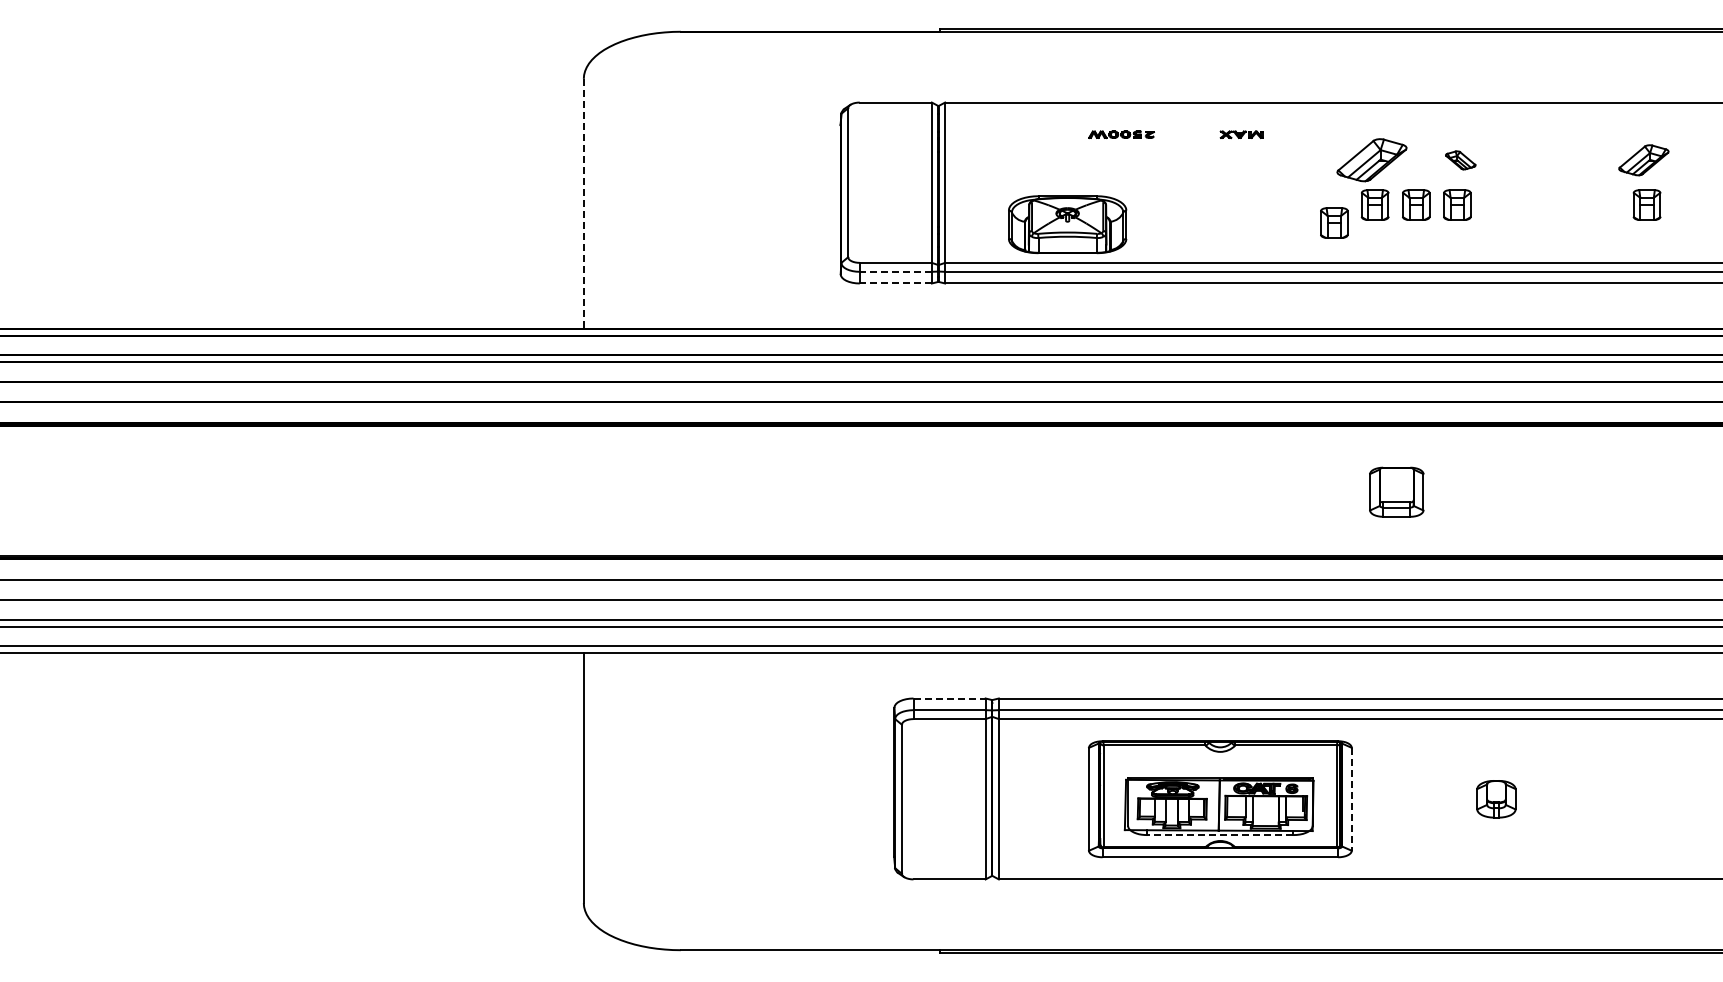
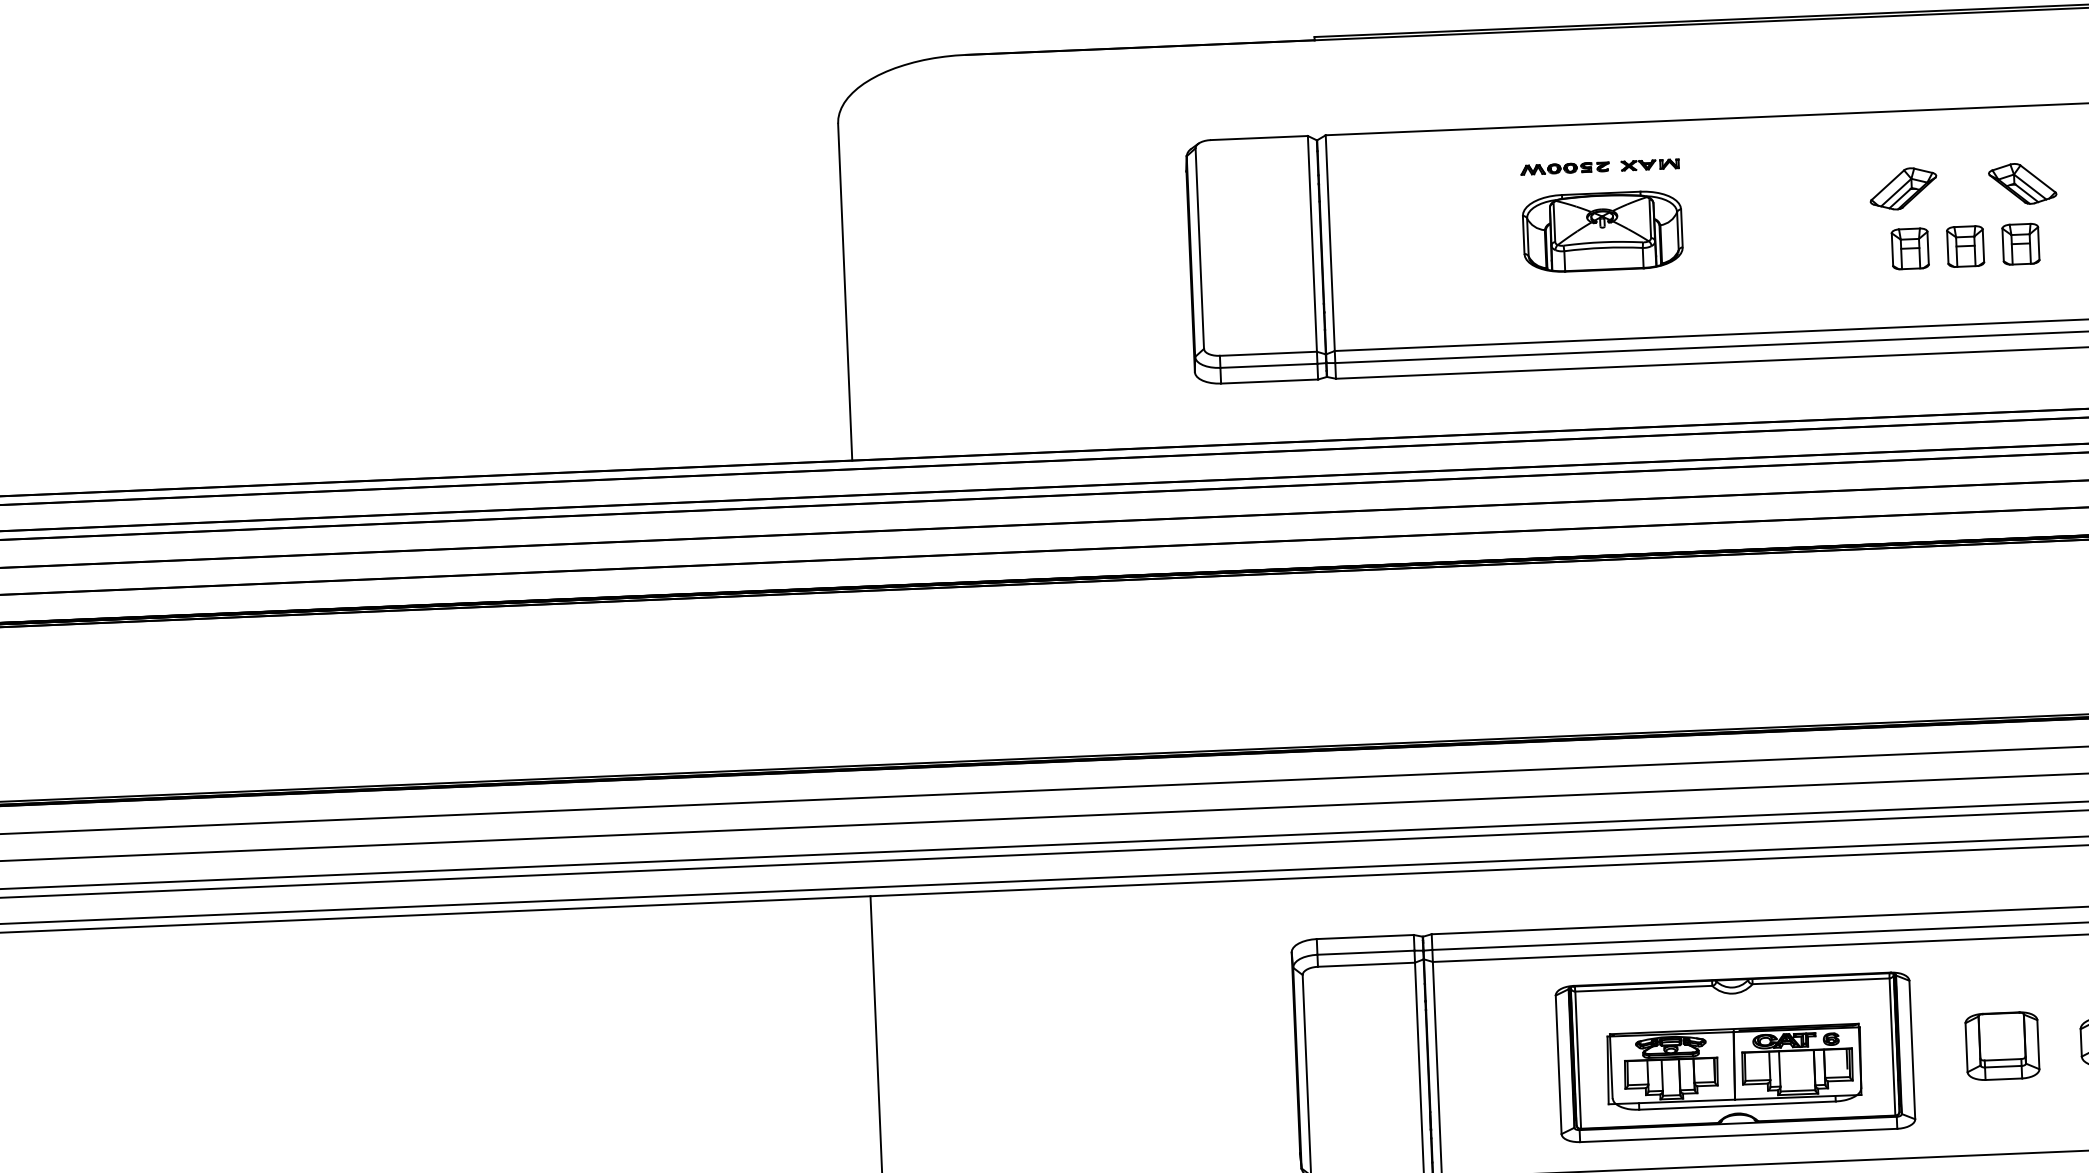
part: (1241, 134) -> (1649, 164), moved
part: (1371, 160) -> (1902, 189), size x0.71
part: (1460, 160) -> (2022, 184), size x1.67
line: (583, 204) -> (844, 292), dashed -> solid
part: (1334, 222) -> (1856, 274), removed
part: (1067, 224) -> (1602, 231), moved
line: (895, 271) -> (1268, 365), dashed -> solid
line: (895, 283) -> (1269, 381), dashed -> solid
part: (1396, 491) -> (2002, 1045), moved
line: (950, 698) -> (1366, 936), dashed -> solid
line: (1351, 799) -> (1911, 1050), dashed -> solid
line: (1220, 835) -> (1737, 1106), dashed -> solid

